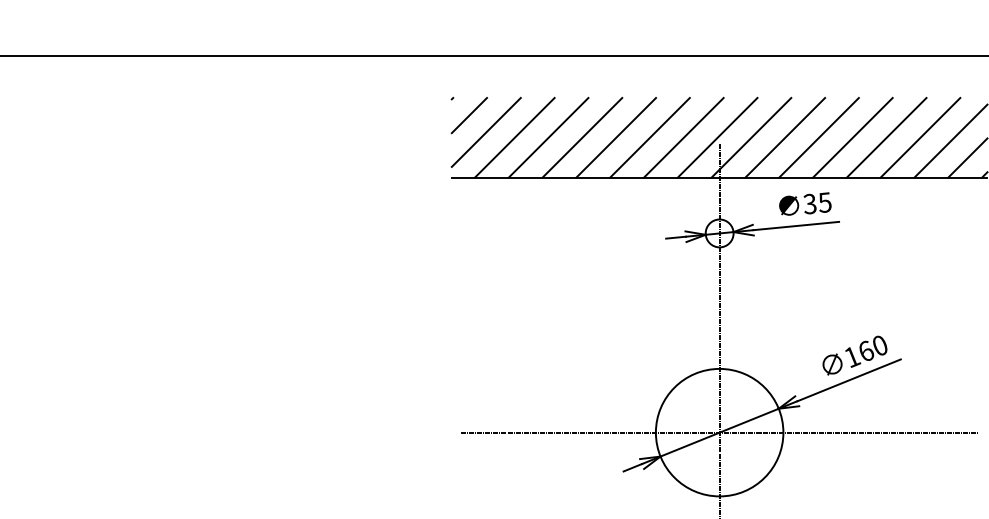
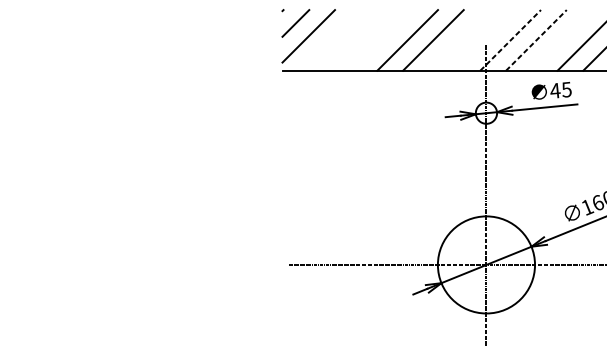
line: (514, 137) -> (330, 40), removed
line: (548, 137) -> (356, 40), removed
line: (582, 137) -> (382, 40), removed
line: (683, 137) -> (458, 40), removed
line: (717, 137) -> (484, 40), removed
line: (751, 137) -> (510, 40), solid -> dashed
line: (785, 137) -> (536, 40), solid -> dashed
line: (818, 137) -> (561, 40), removed
text: (810, 203) -> (555, 90), 35 -> 45

